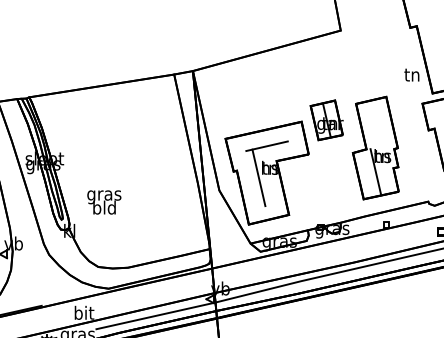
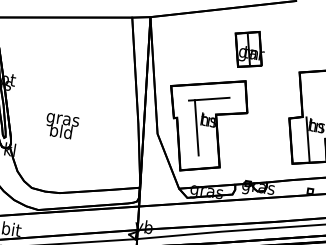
part: (326, 120) -> (248, 49), moved
text: (104, 202) -> (62, 126), moved

